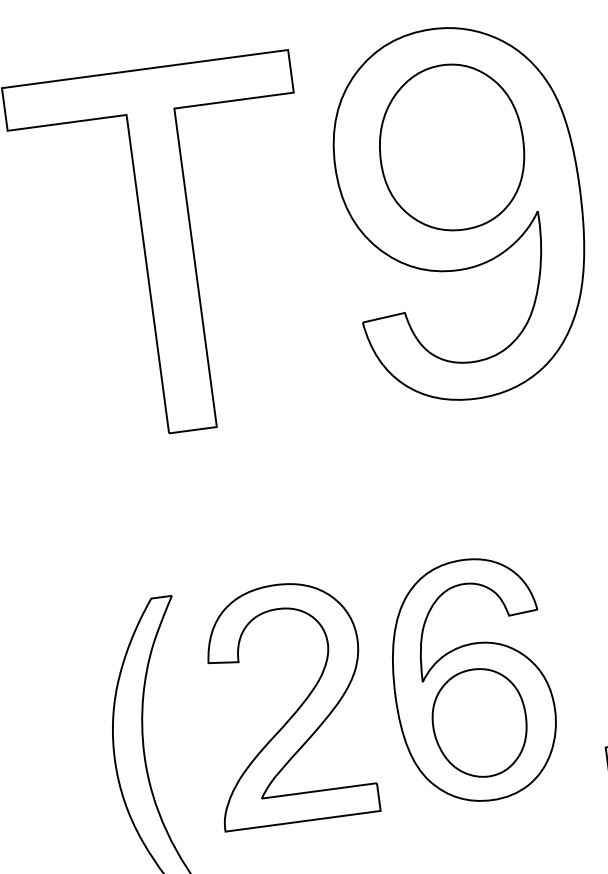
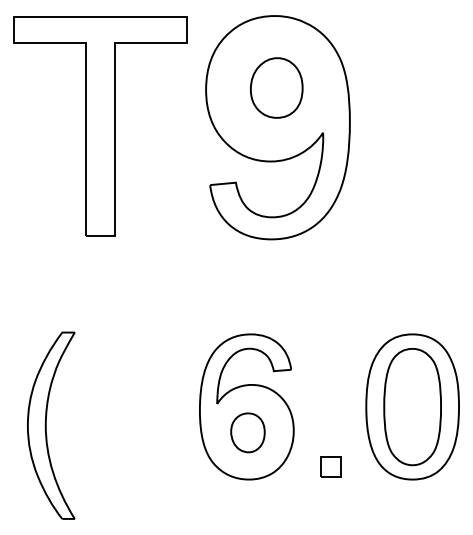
part: (450, 146) -> (276, 87), size x0.6
part: (295, 710) -> (139, 410), removed
part: (479, 722) -> (247, 432), size x0.6

